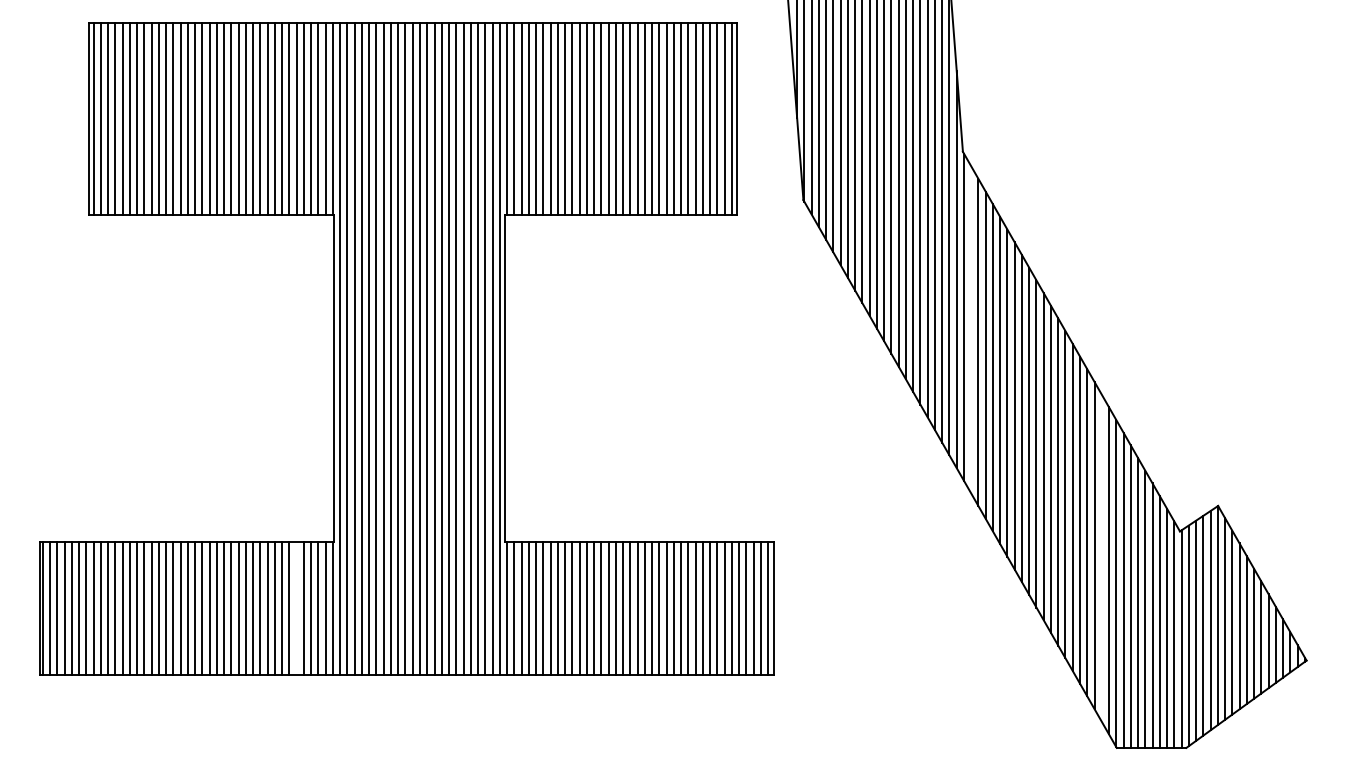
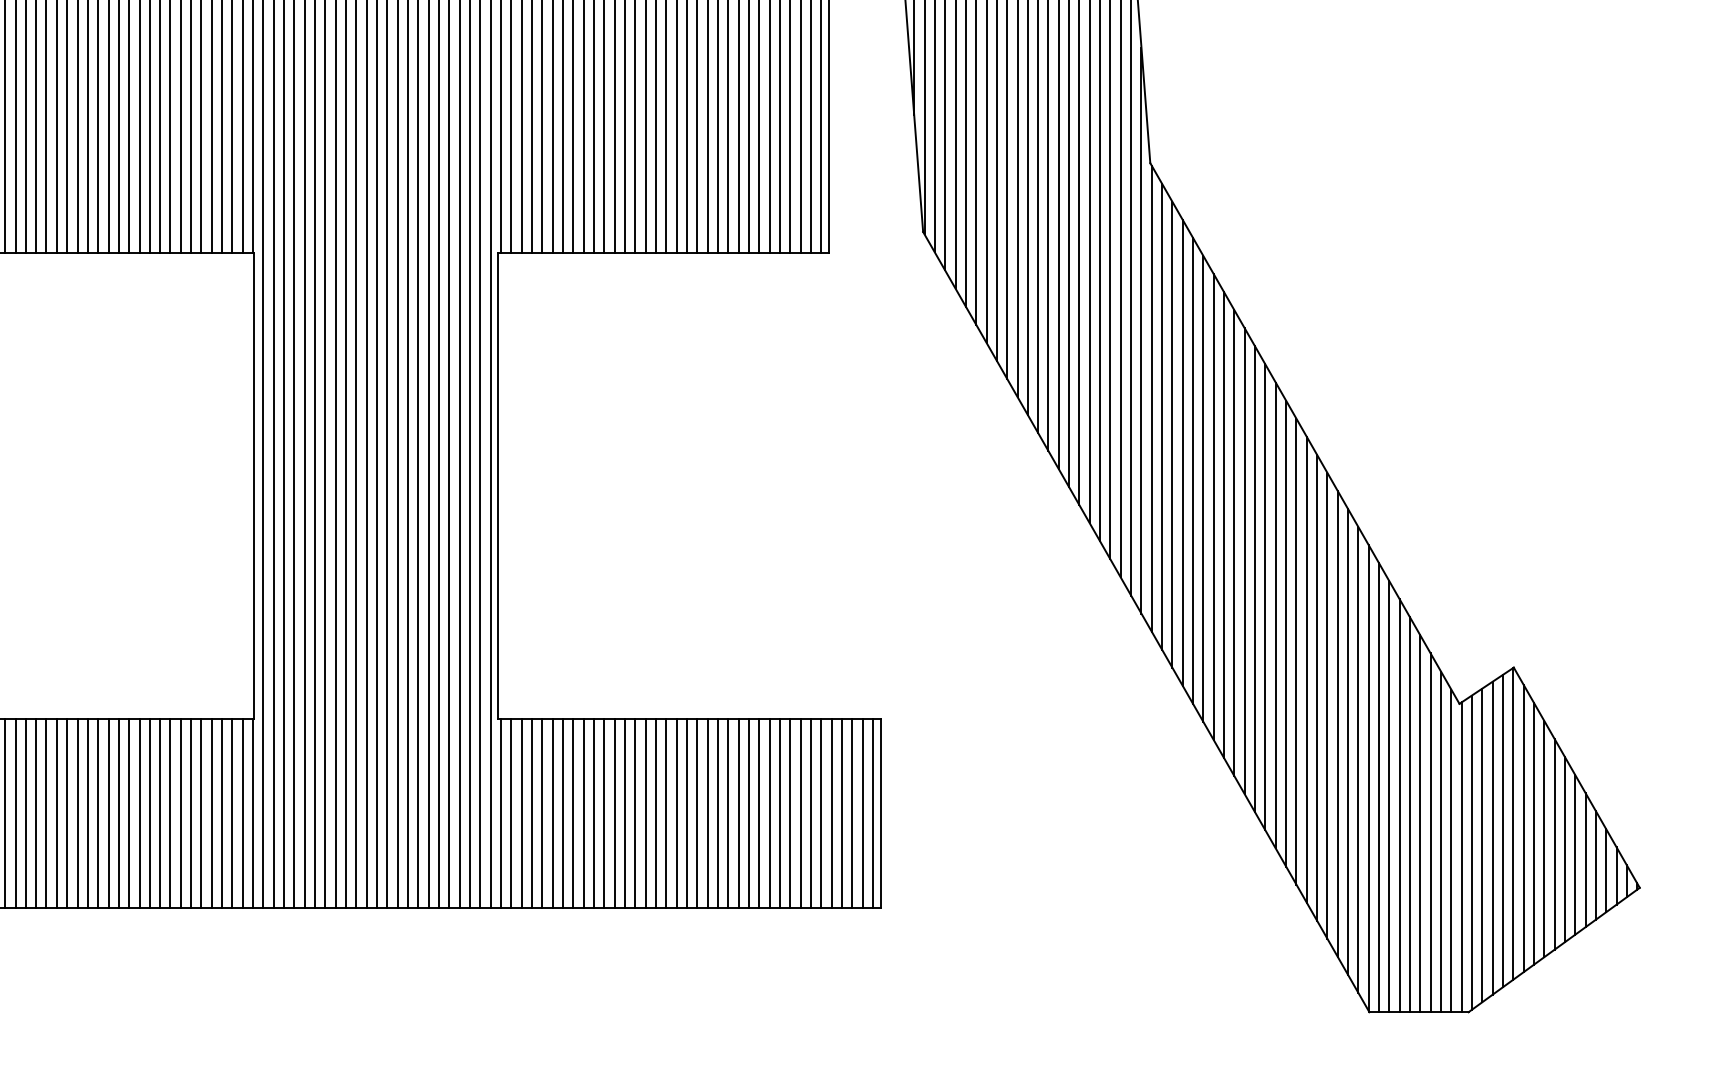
line: (971, 329) -> (1162, 416), added
line: (1101, 557) -> (1347, 741), added
line: (296, 607) -> (201, 812), added

